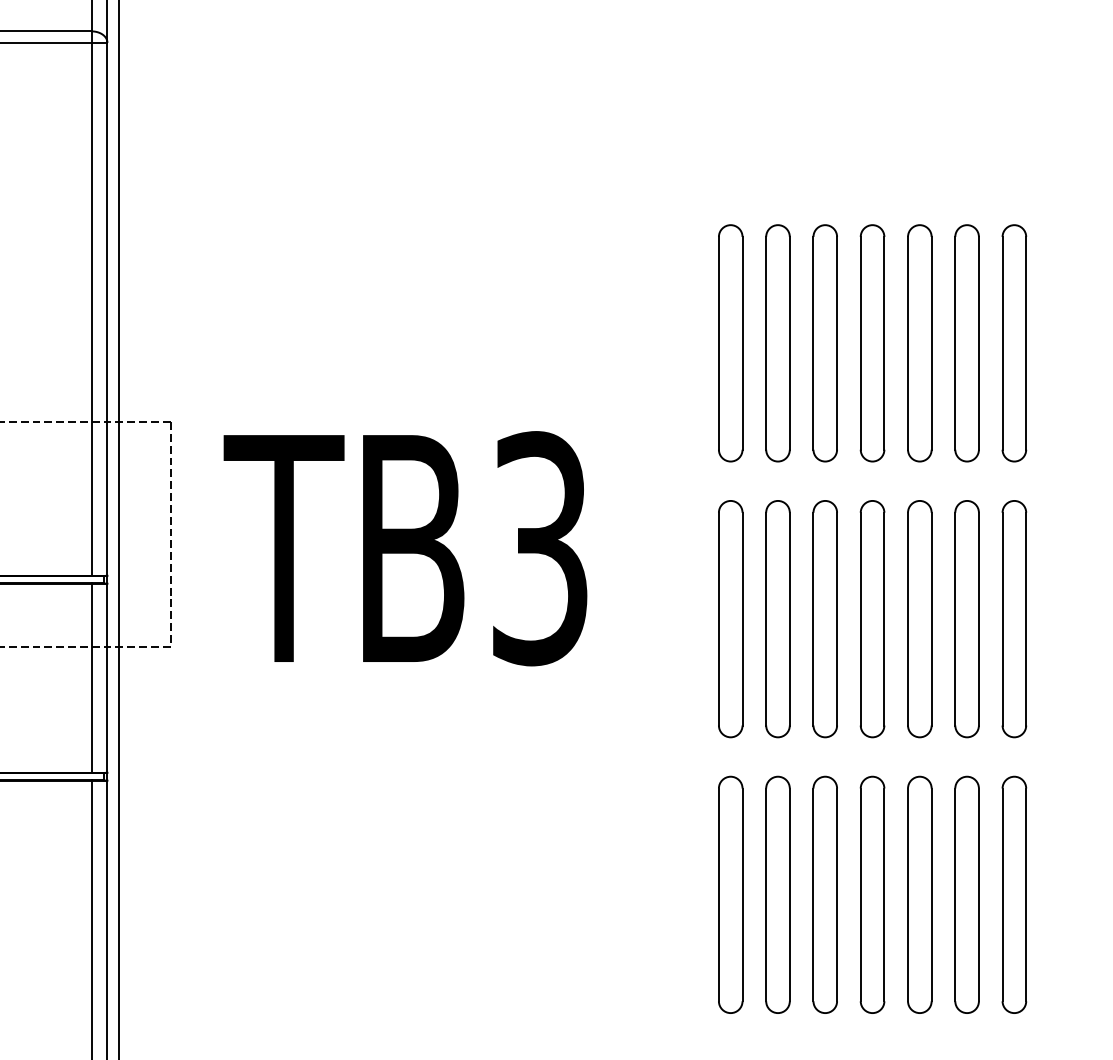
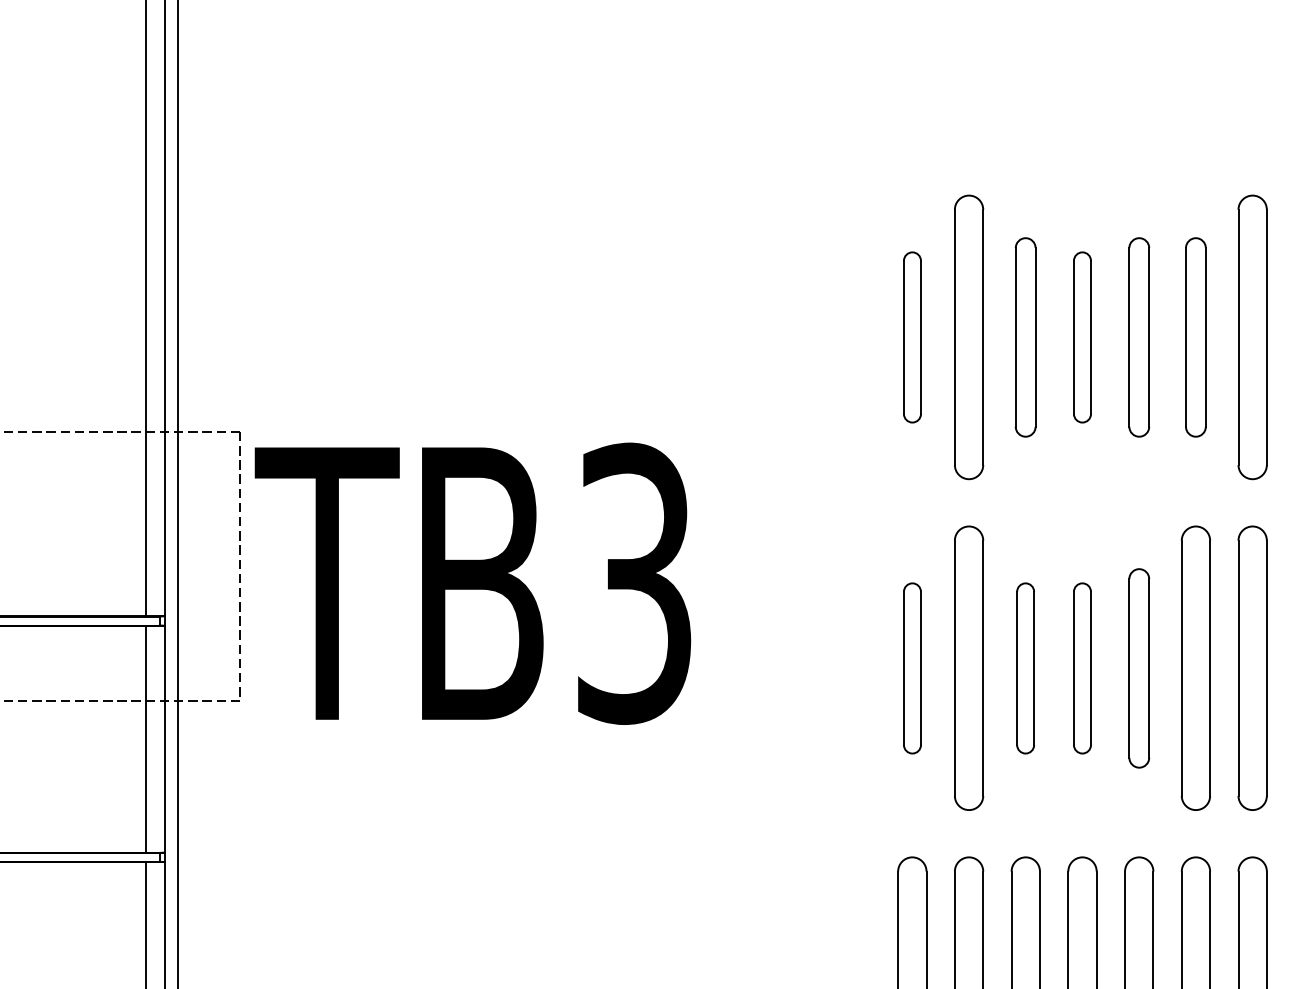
part: (730, 343) -> (912, 337), size x0.6
part: (824, 343) -> (1024, 337), size x0.7
part: (872, 343) -> (1082, 337), size x0.6
part: (919, 343) -> (1138, 337), size x0.7
part: (966, 343) -> (1195, 337), size x0.7
text: (405, 548) -> (472, 583), moved
part: (730, 619) -> (912, 668), size x0.6
part: (824, 619) -> (1024, 668), size x0.6
part: (872, 619) -> (1082, 668), size x0.6
part: (919, 619) -> (1138, 668), size x0.7

